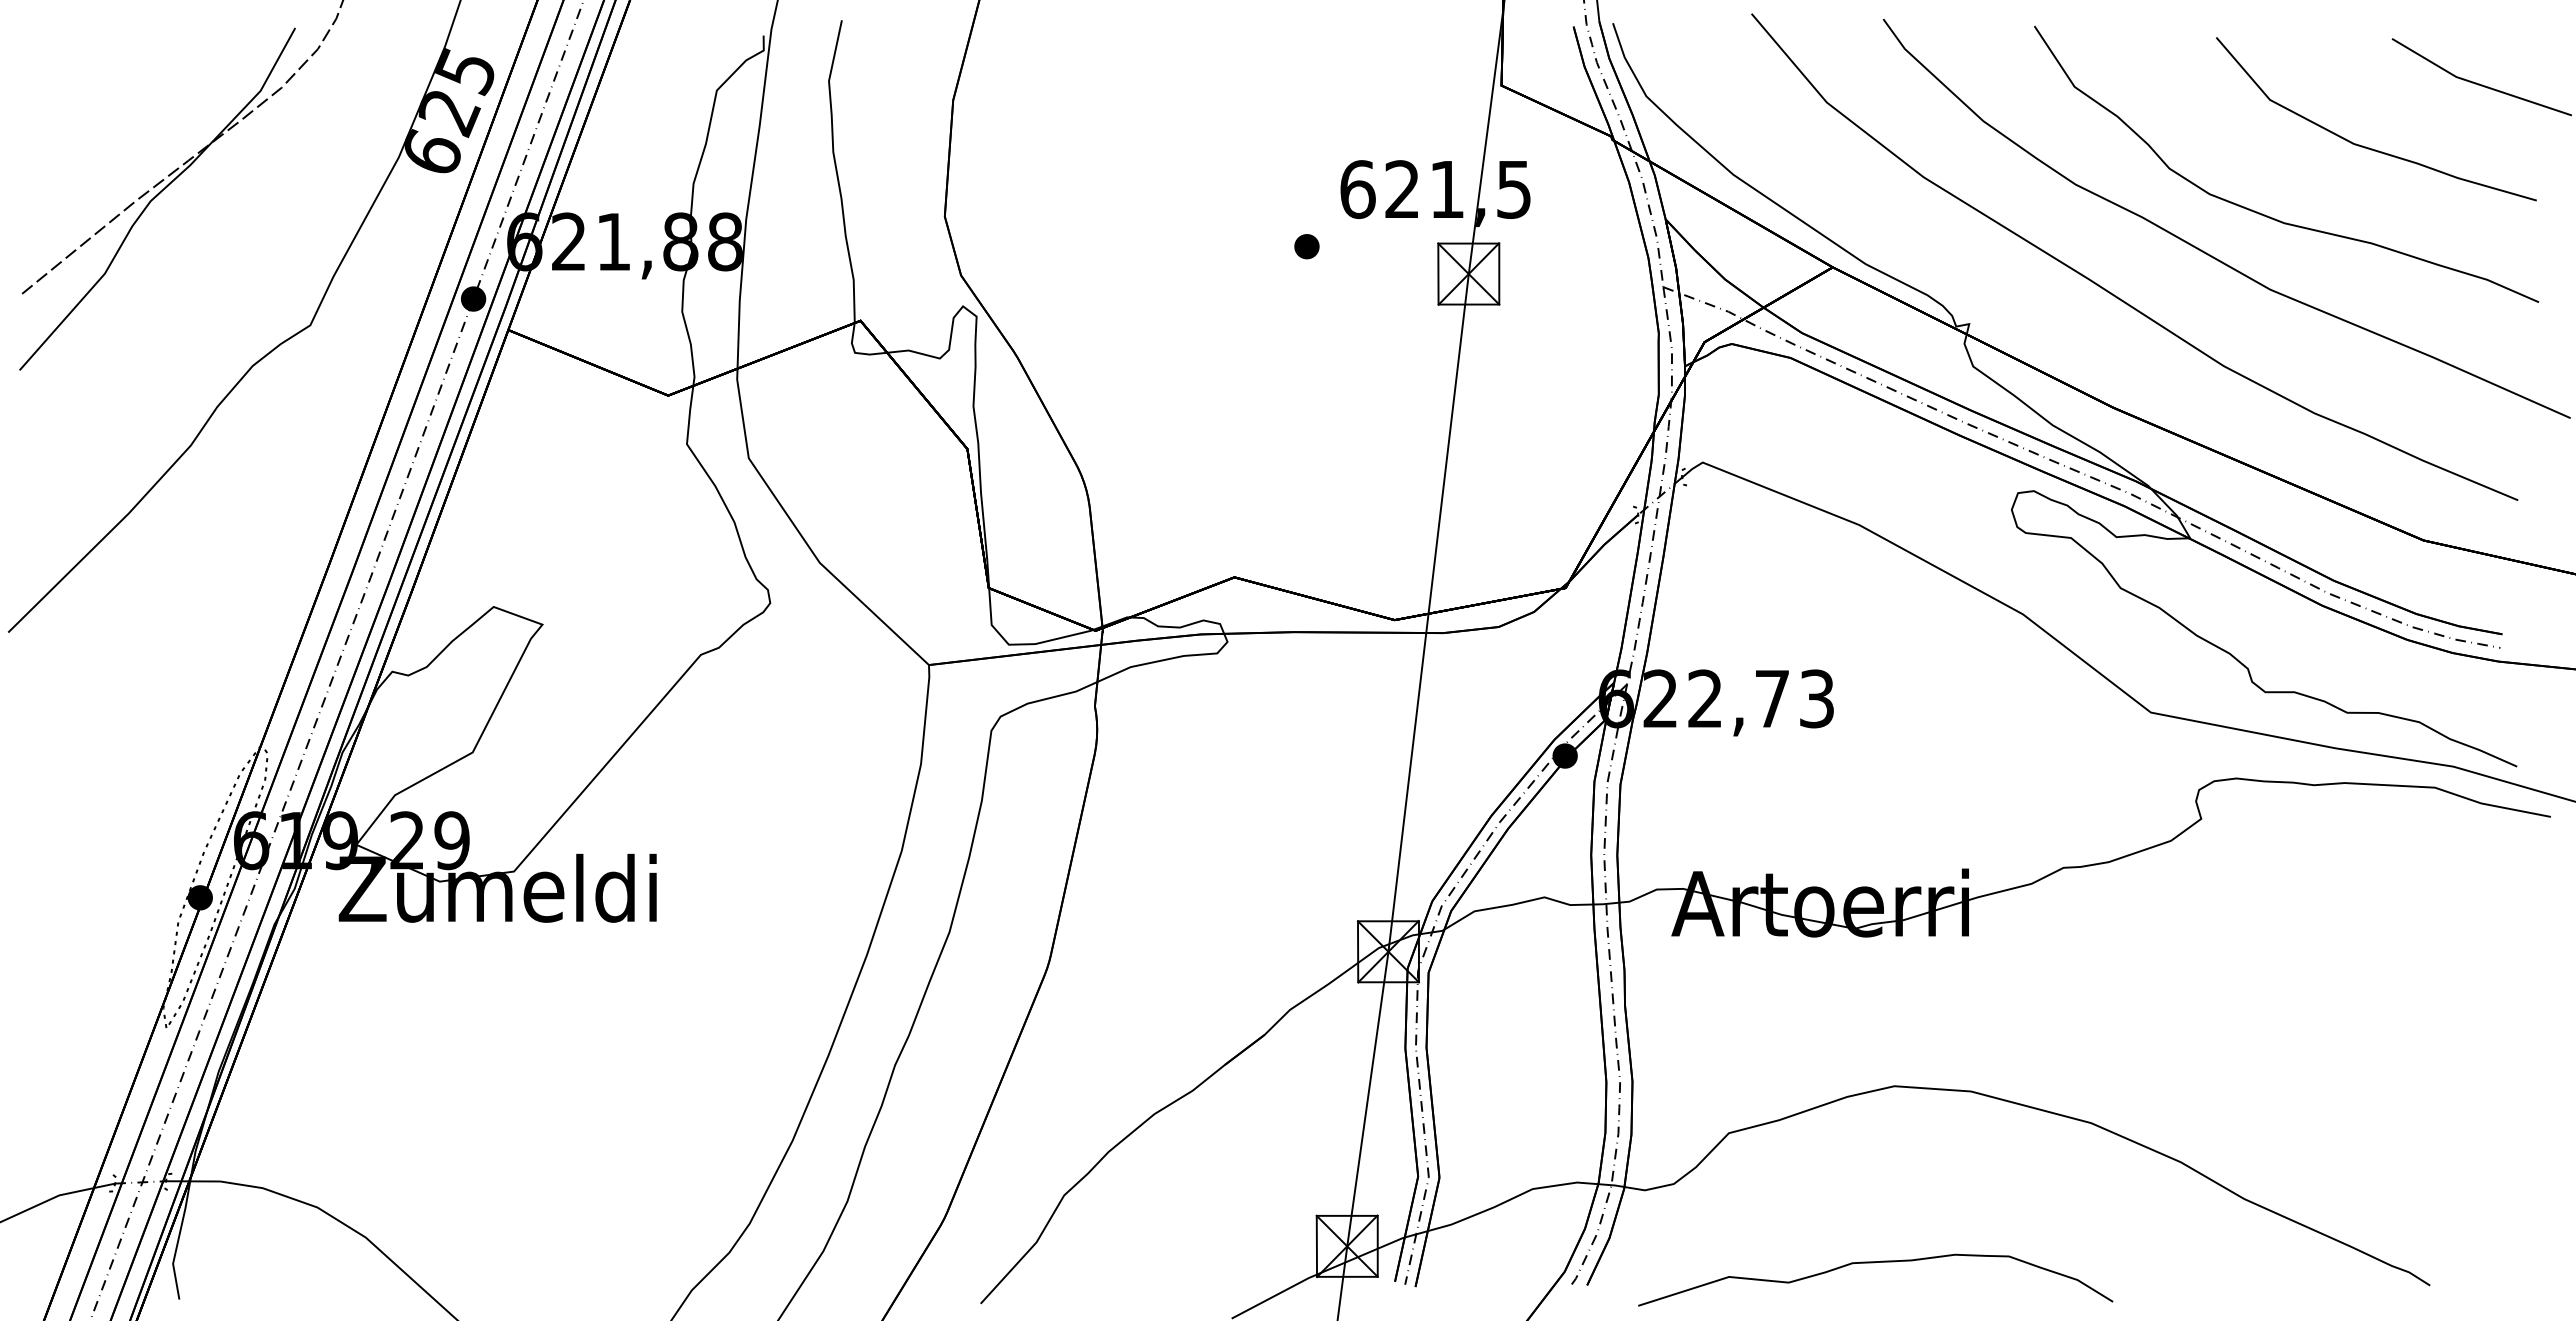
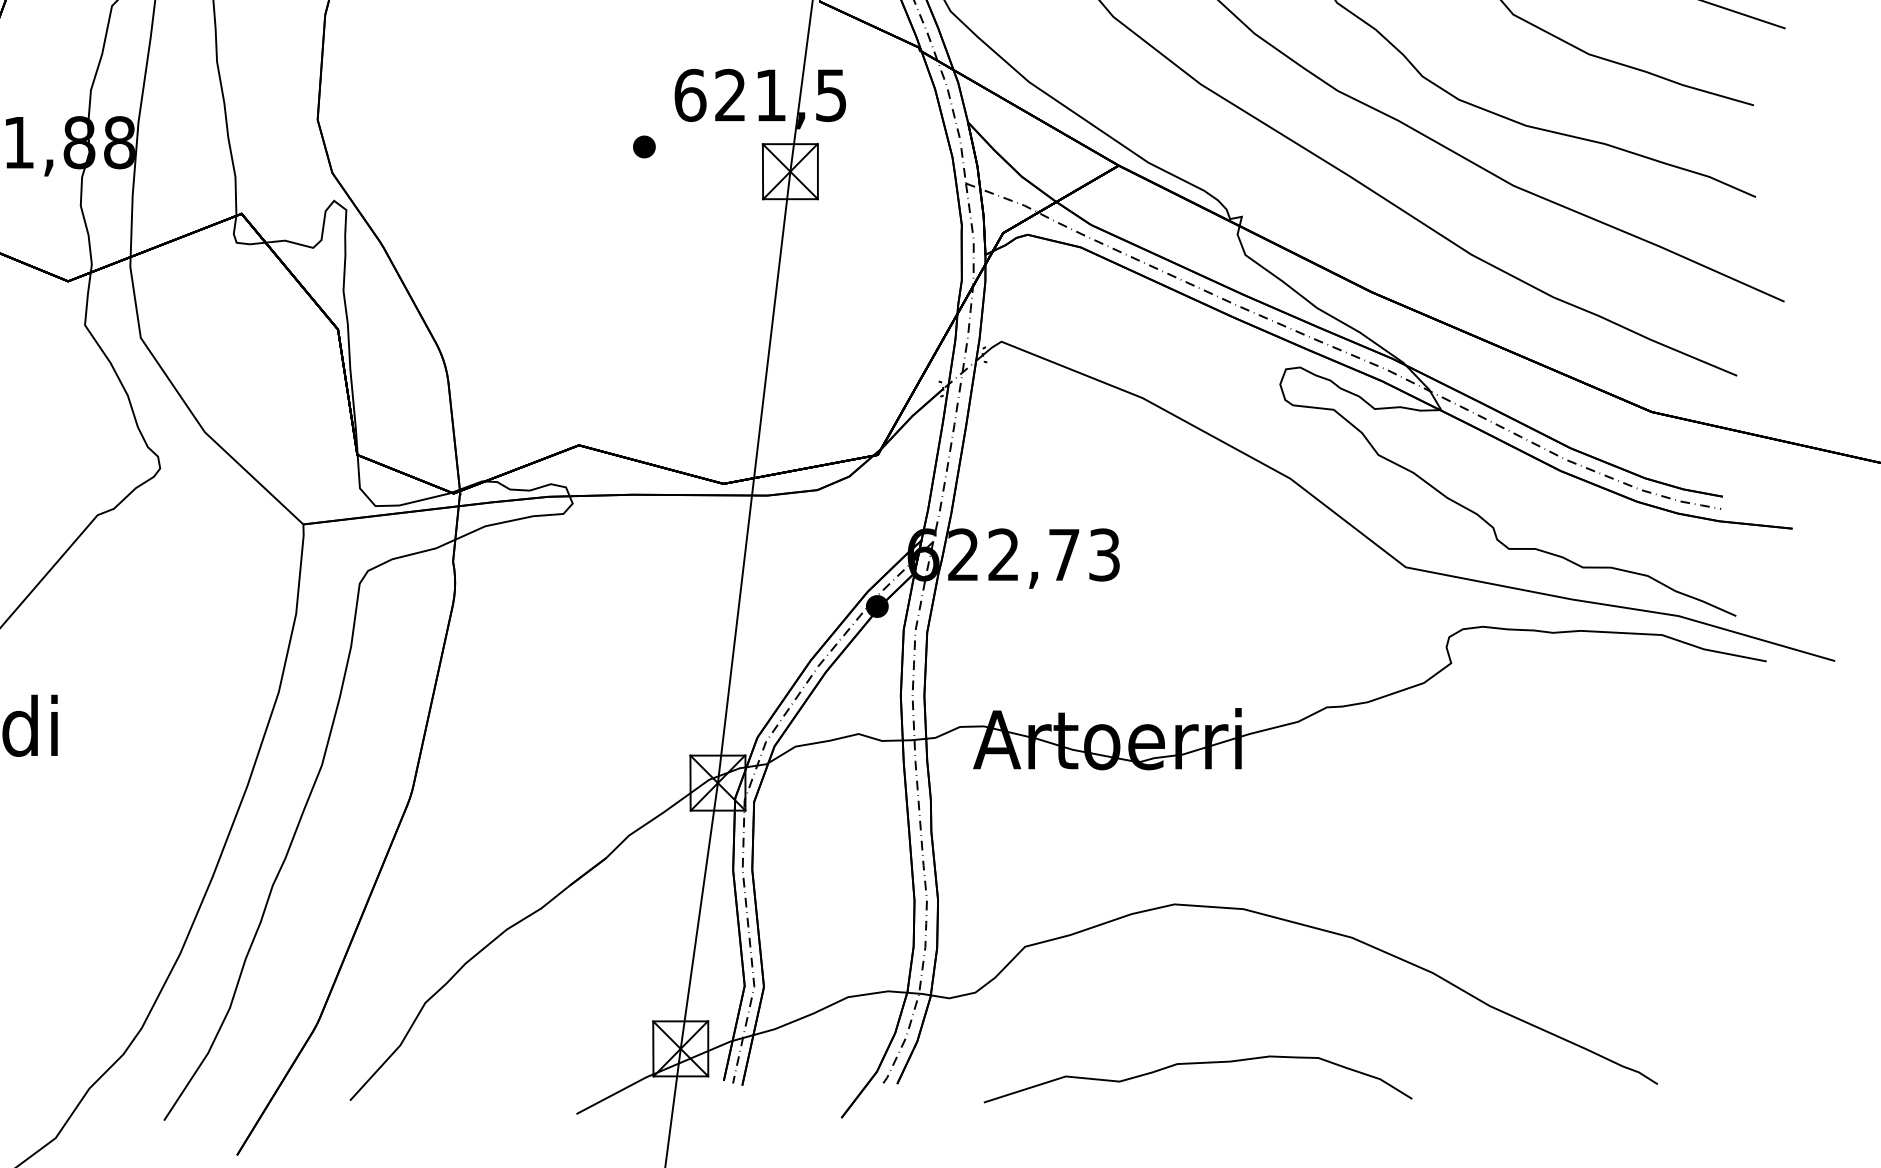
curve: (1874, 1263) -> (1197, 1064), moved

